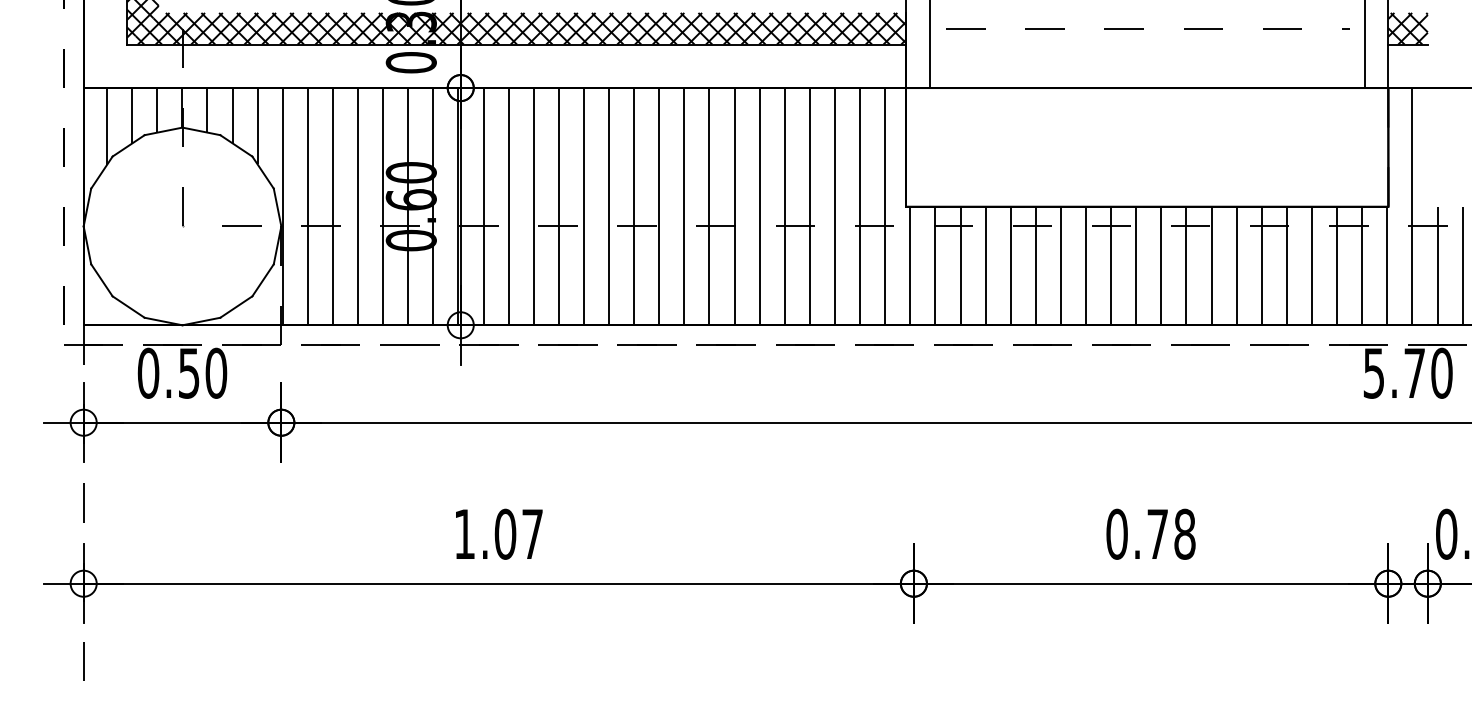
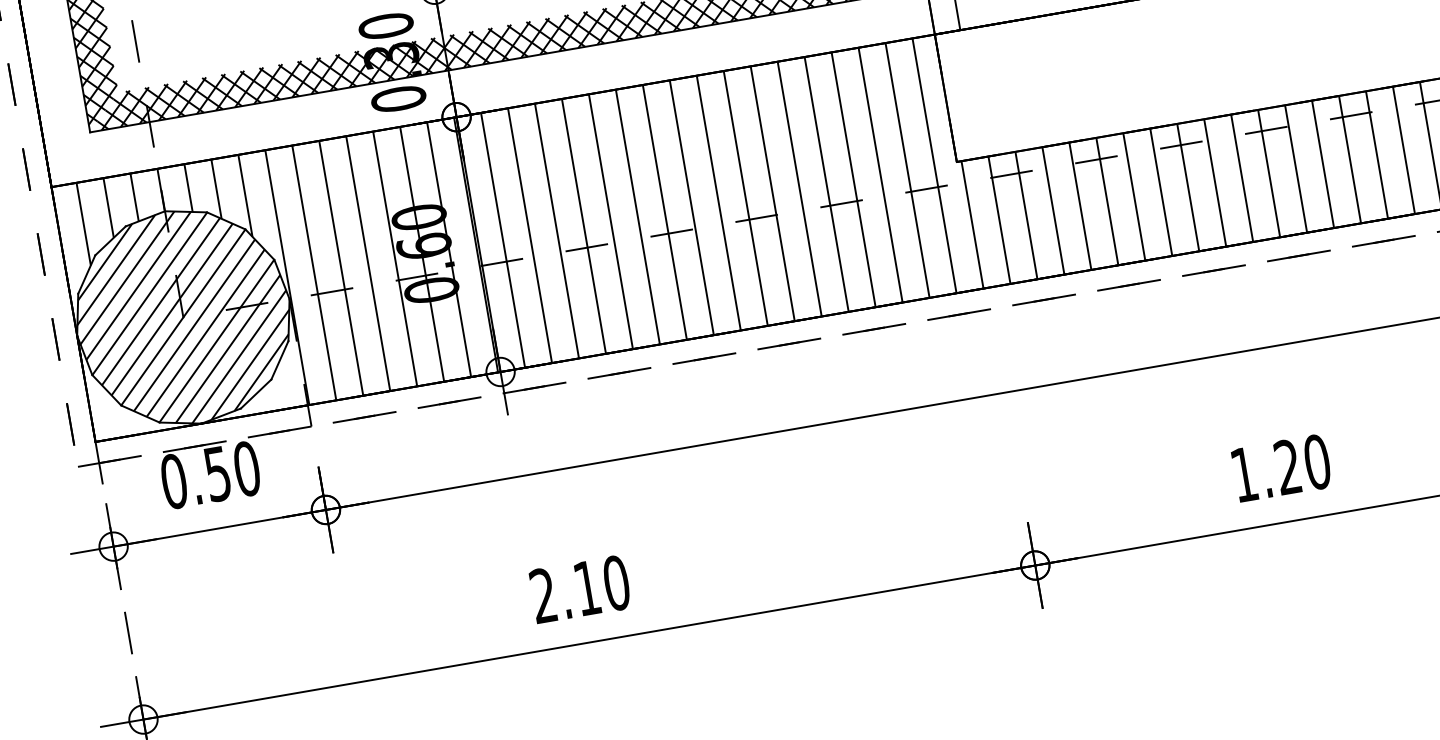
hatch: (182, 226) -> (183, 317), added
text: (498, 533) -> (579, 588), 1.07 -> 2.10
text: (1150, 533) -> (1280, 467), 0.78 -> 1.20

